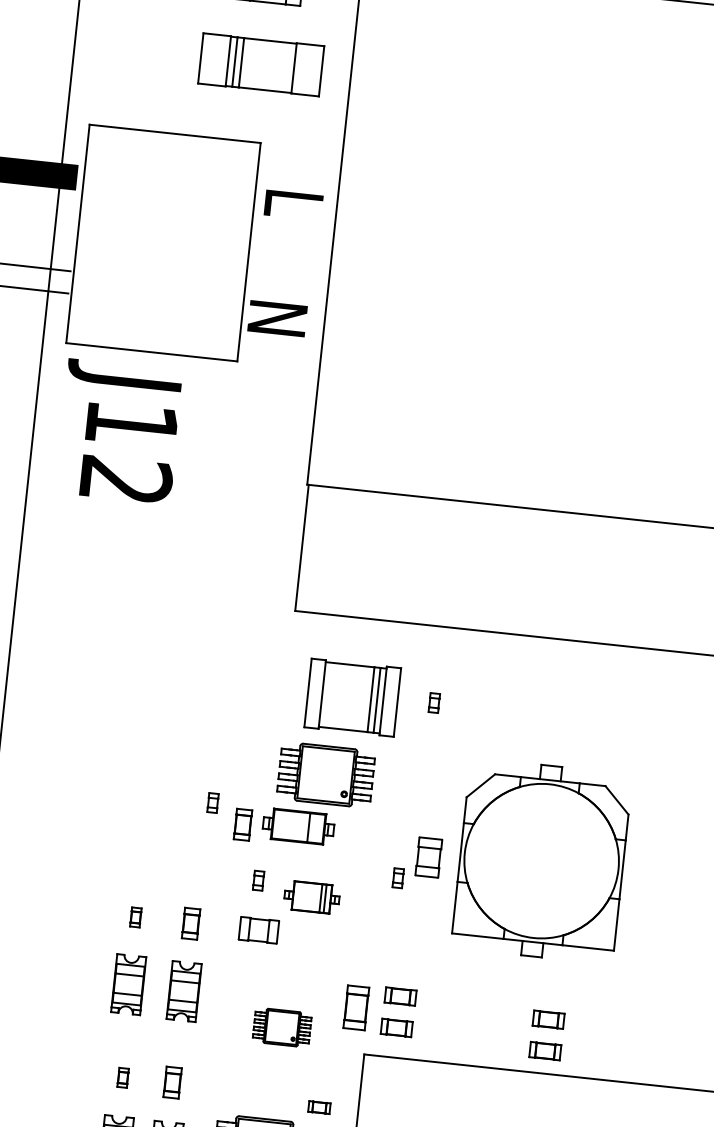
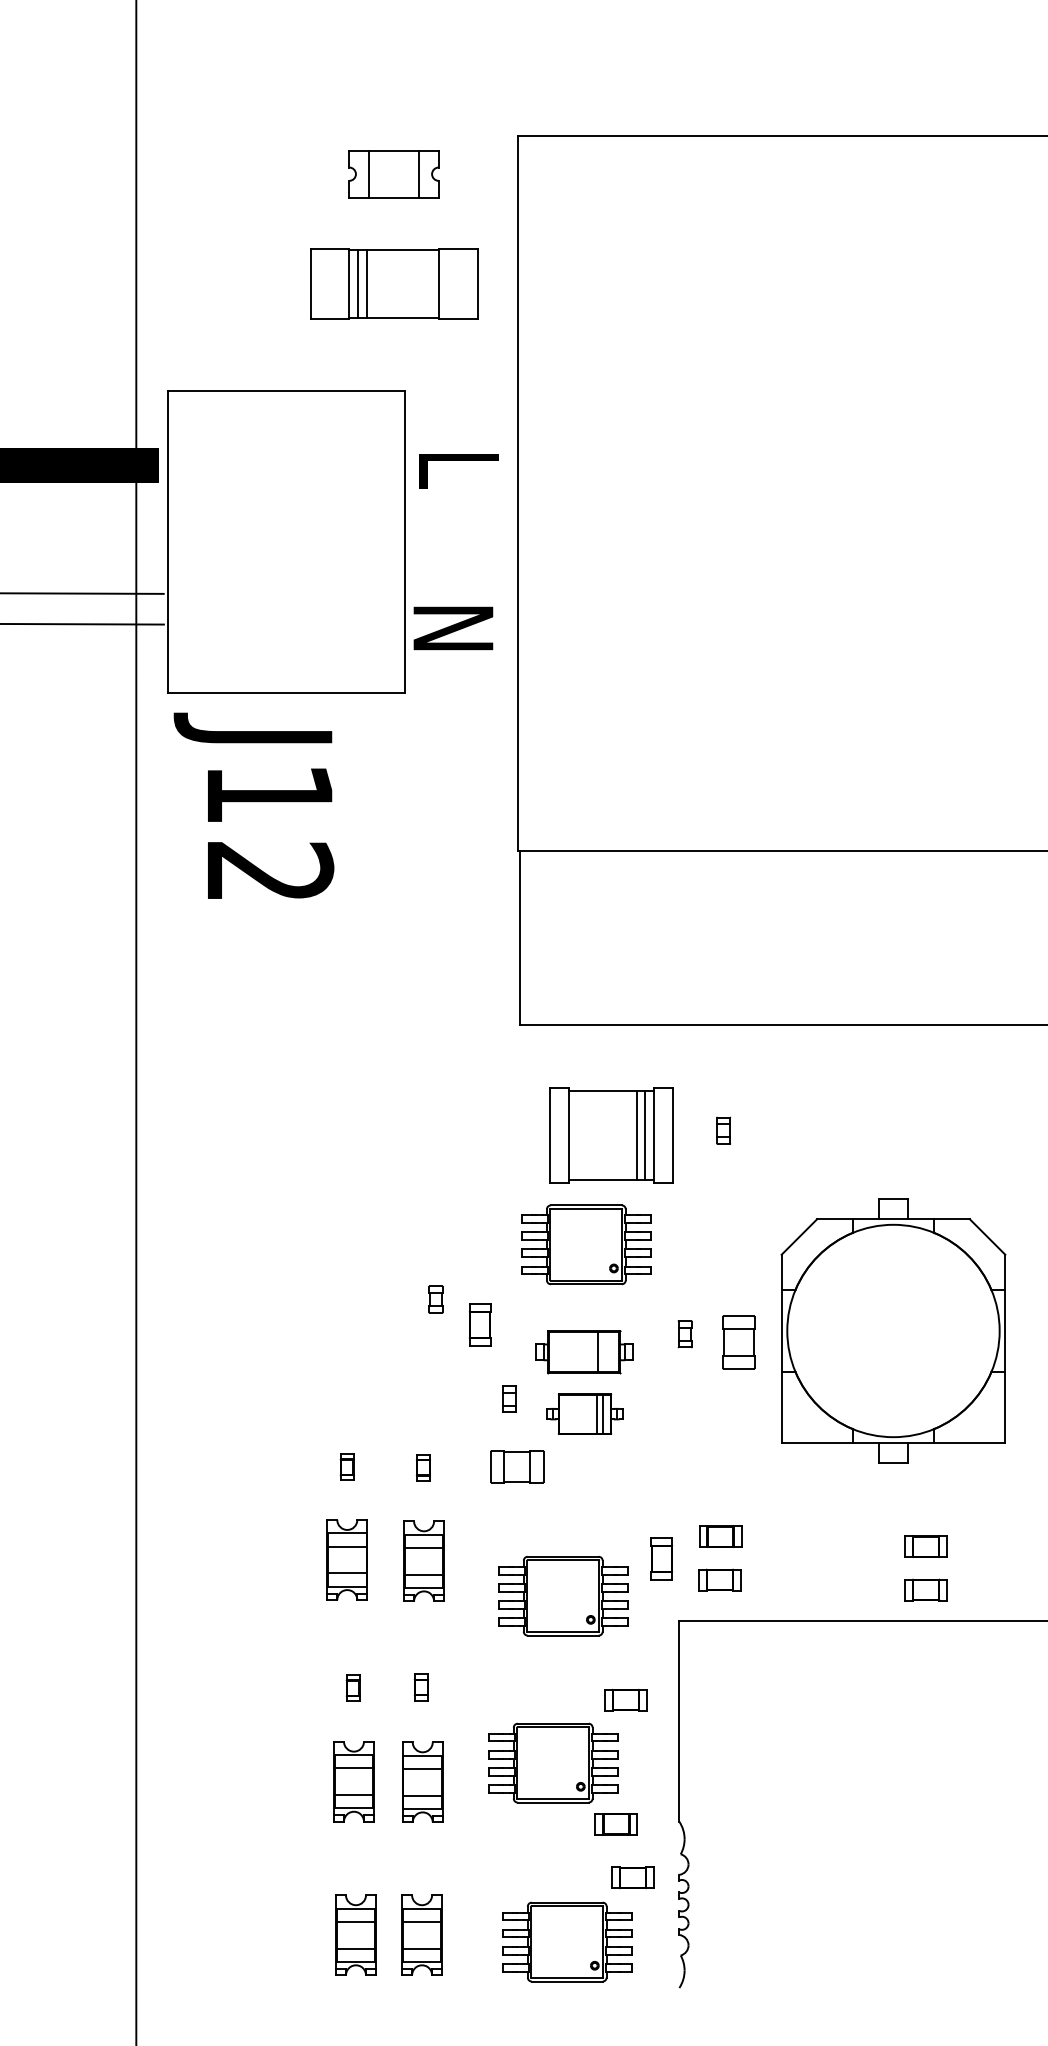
part: (298, 826) -> (584, 1352), moved
part: (397, 878) -> (684, 1334), moved
part: (190, 923) -> (422, 1467), size x0.62
part: (356, 1007) -> (661, 1558), size x0.71
part: (282, 1027) -> (563, 1596), size x1.67
part: (171, 1082) -> (420, 1687), size x0.62
part: (319, 1107) -> (625, 1699), size x1.43

